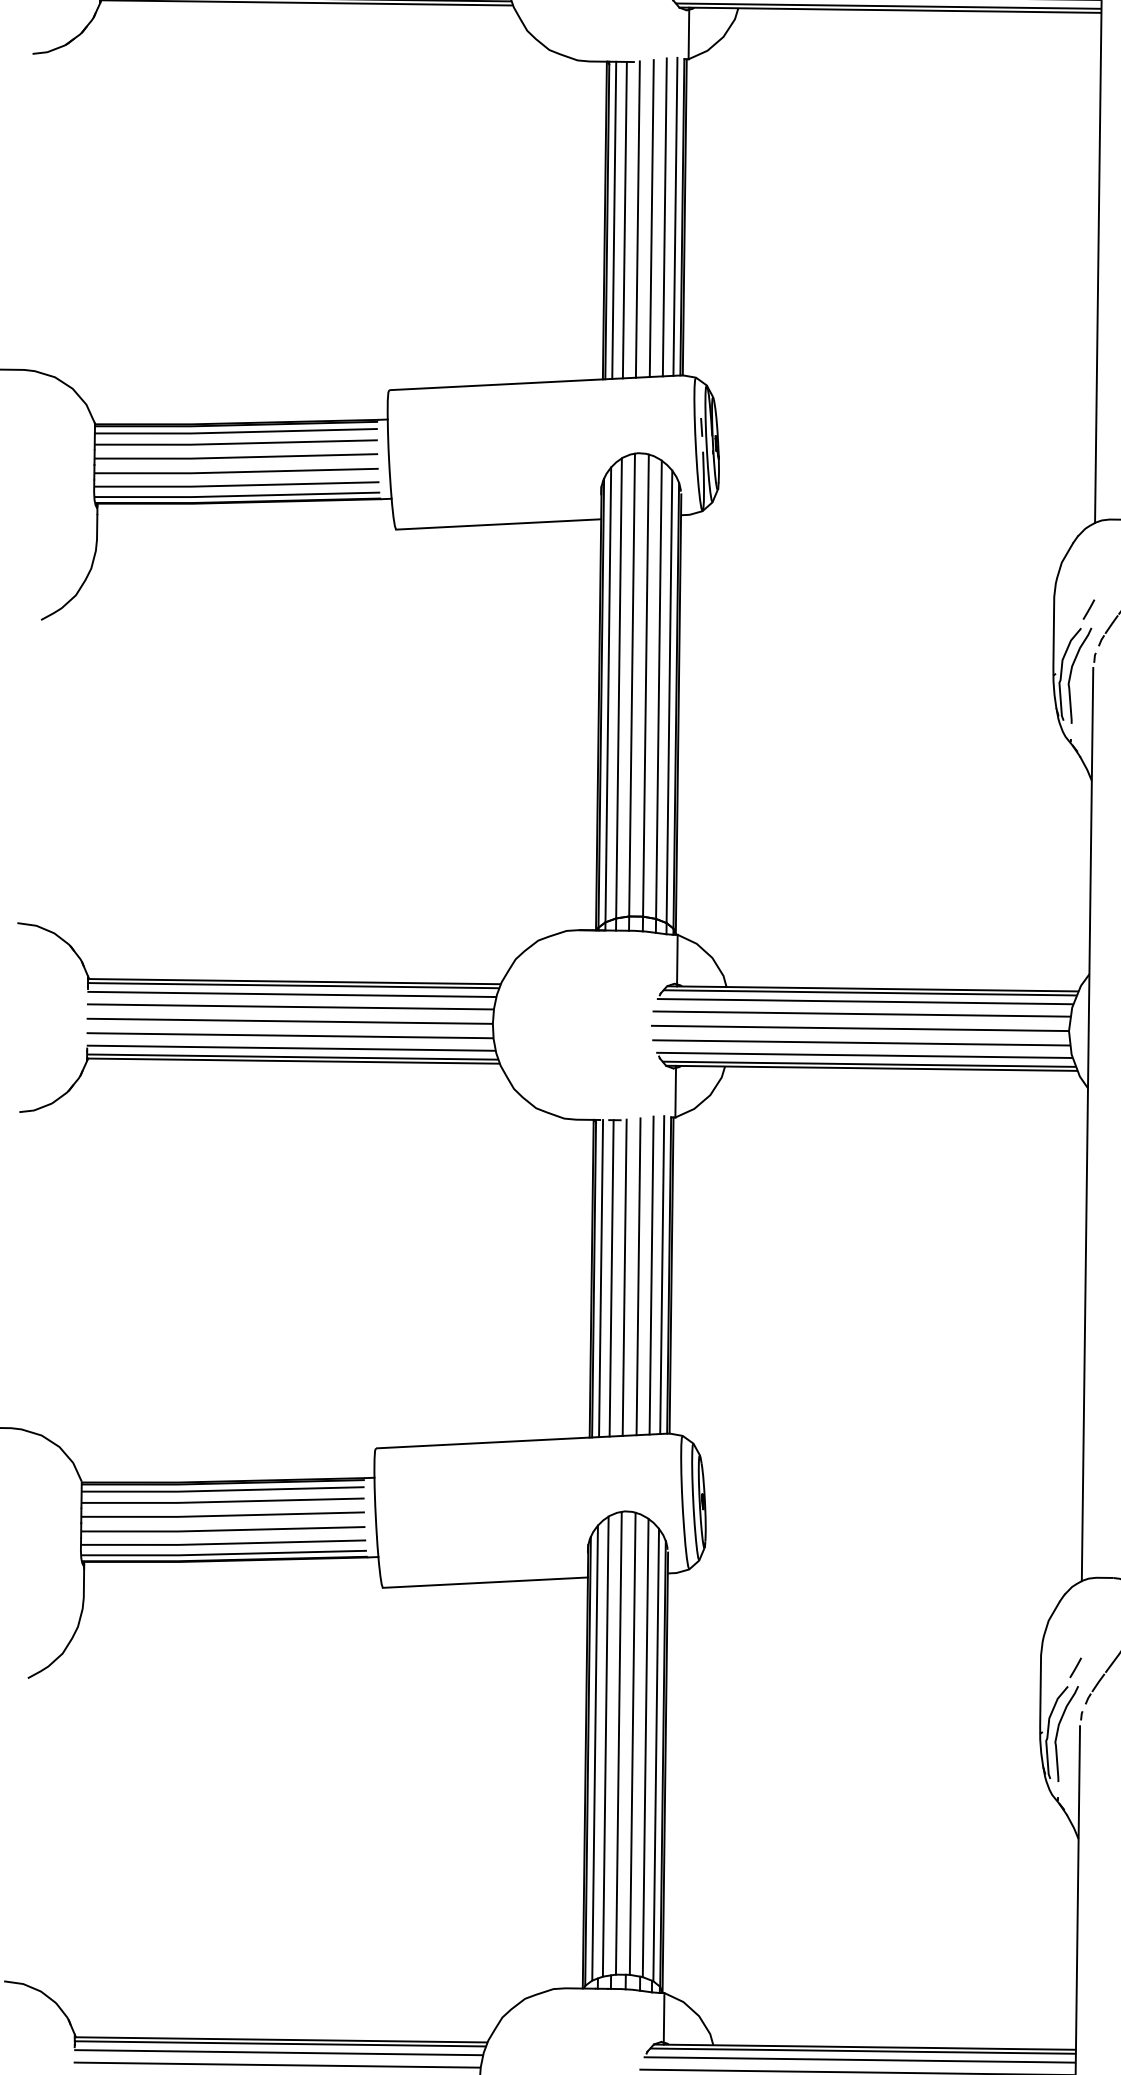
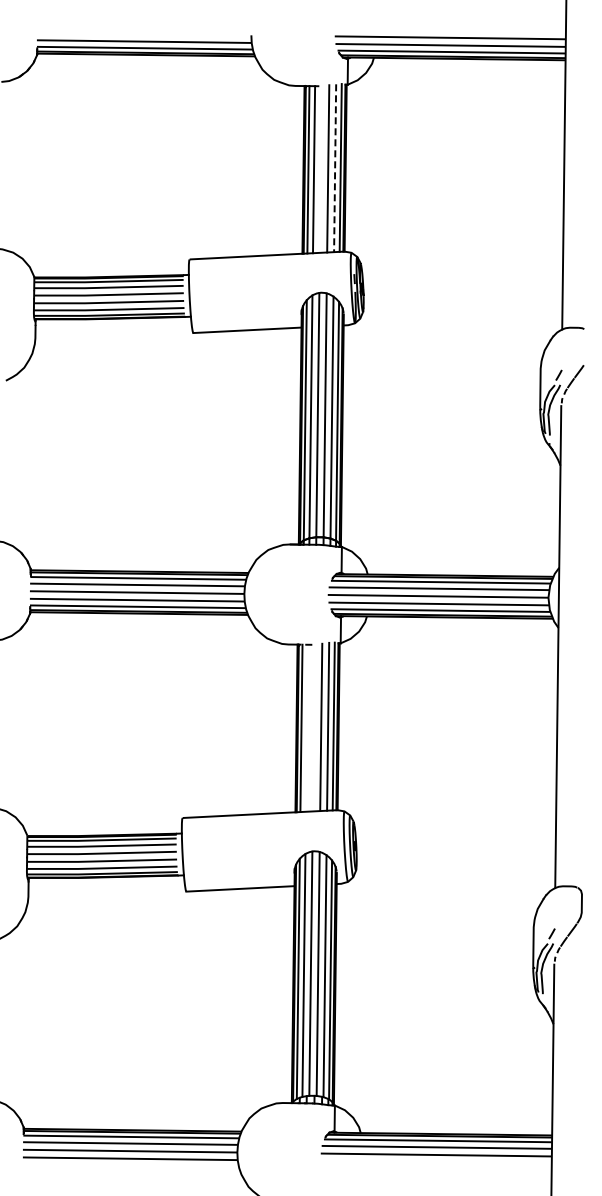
line: (637, 217) -> (320, 168), removed
line: (665, 217) -> (335, 168), solid -> dashed
line: (610, 1276) -> (306, 727), removed
line: (623, 1276) -> (313, 727), removed

